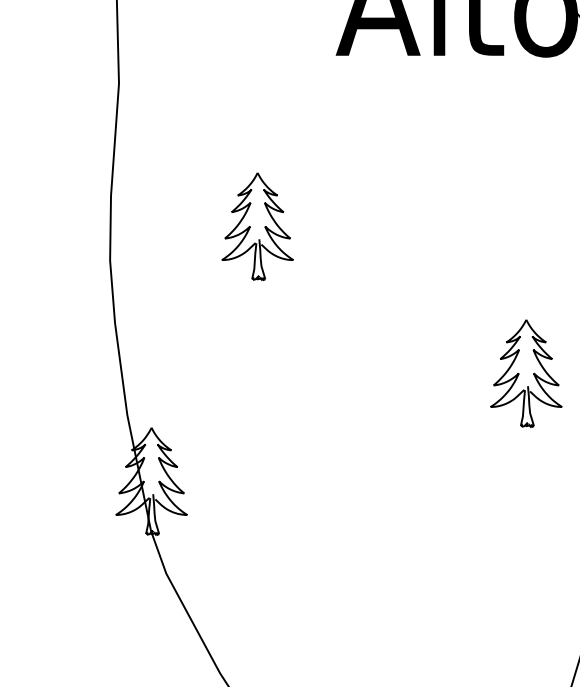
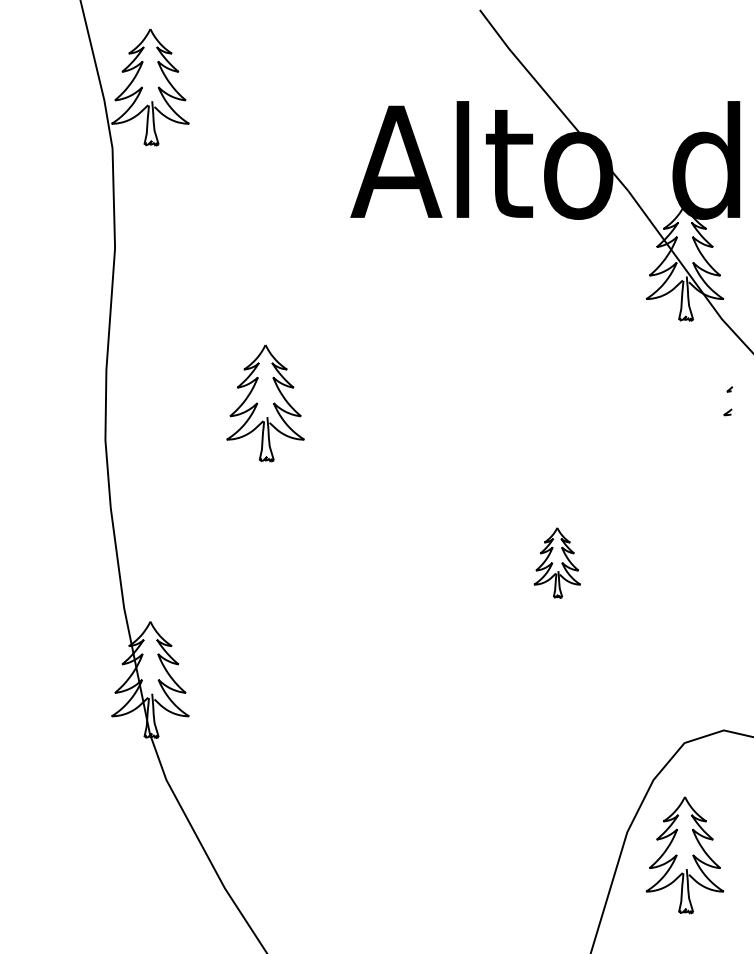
part: (526, 373) -> (557, 562), size x0.6

